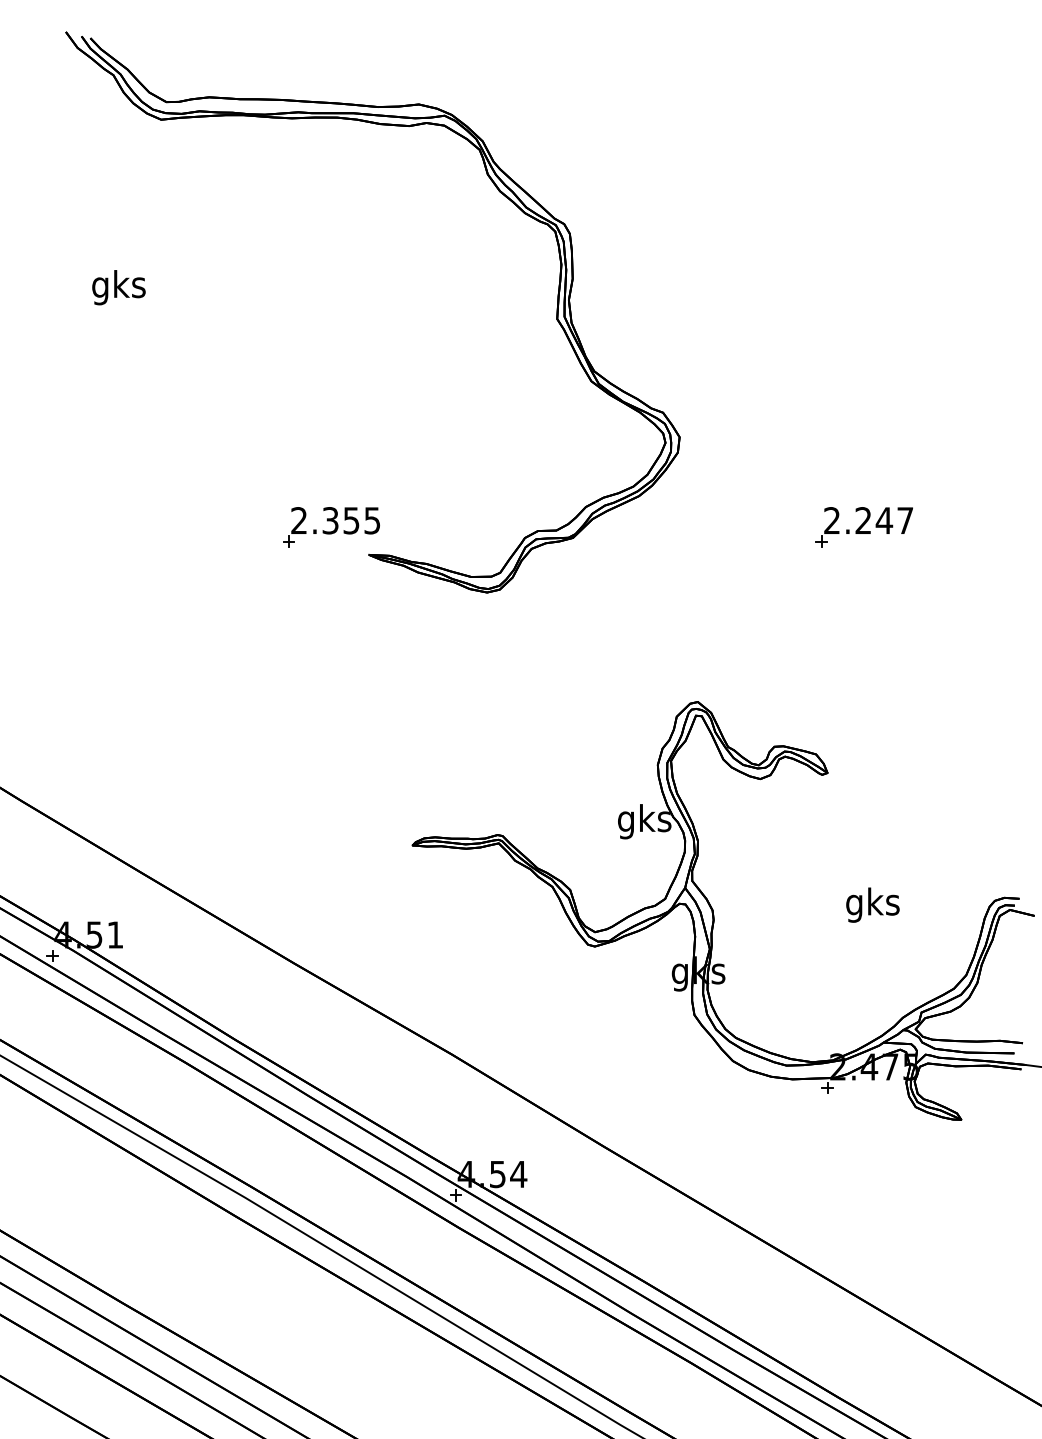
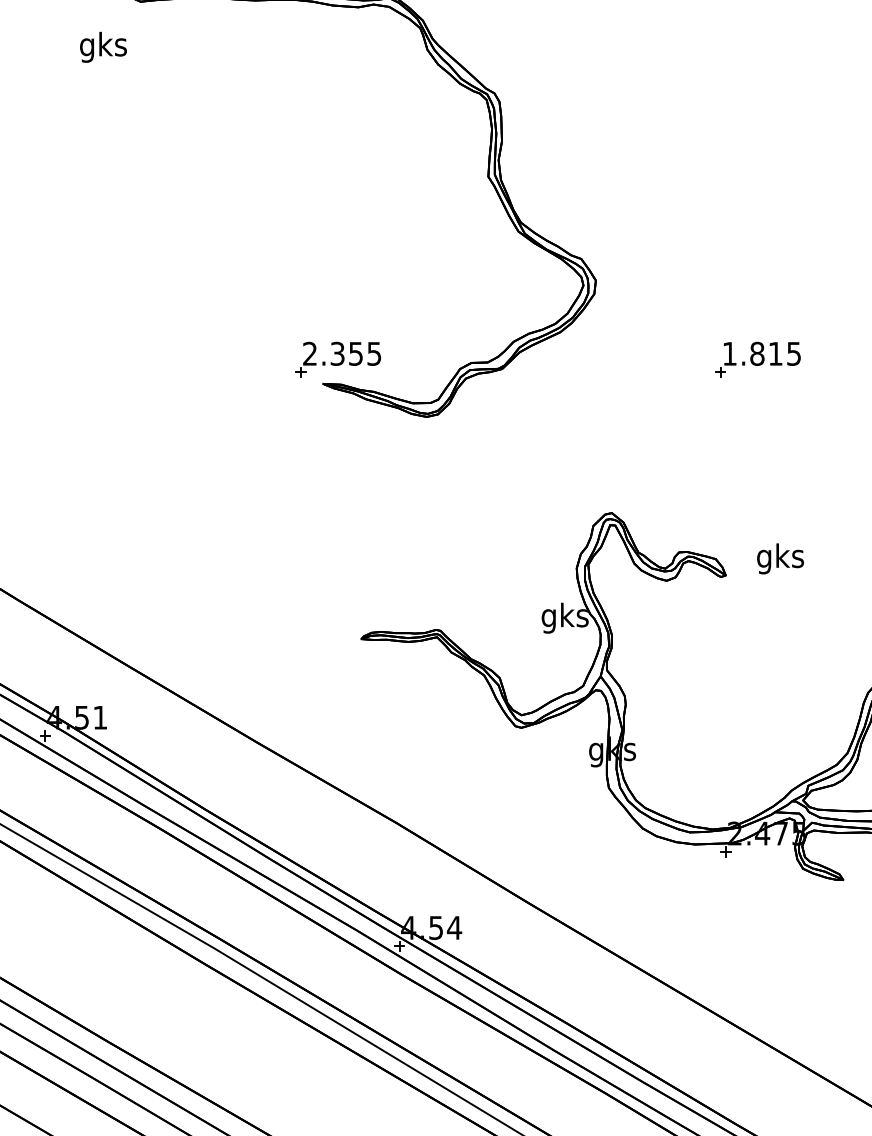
text: (118, 287) -> (103, 47), moved
text: (868, 520) -> (761, 353), 2.247 -> 1.815
part: (331, 527) -> (338, 359), moved
text: (872, 904) -> (780, 558), moved

